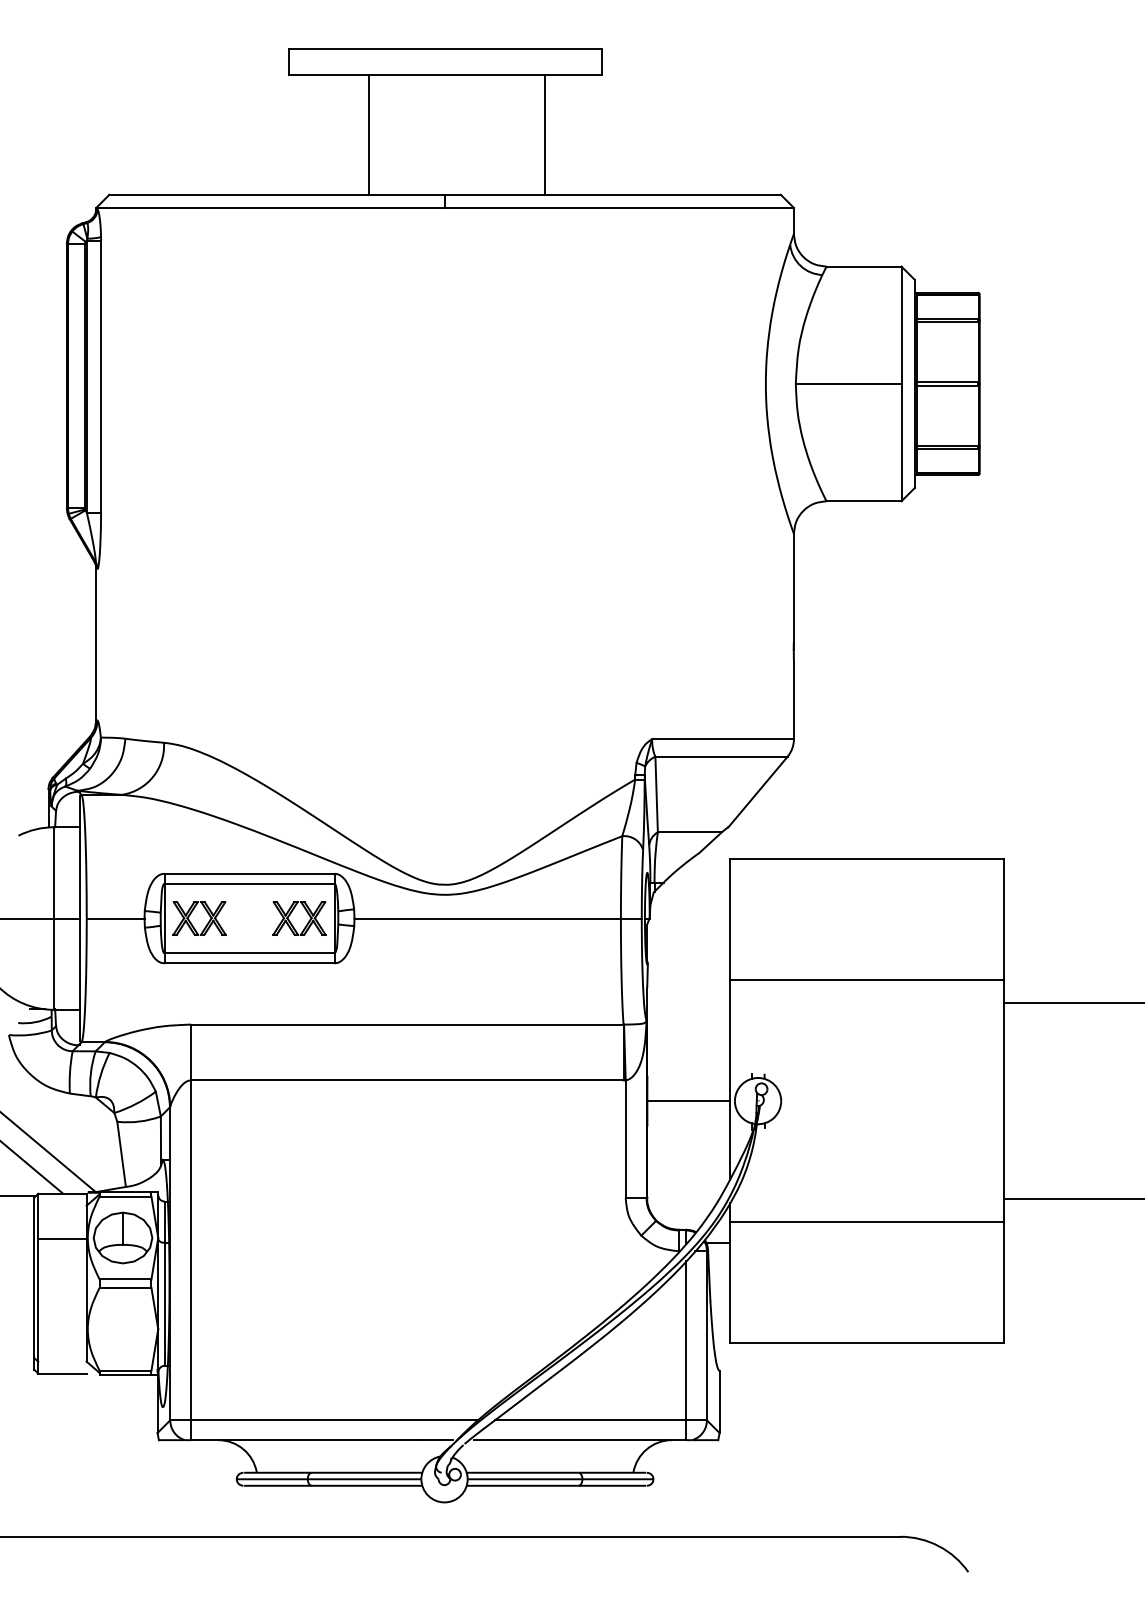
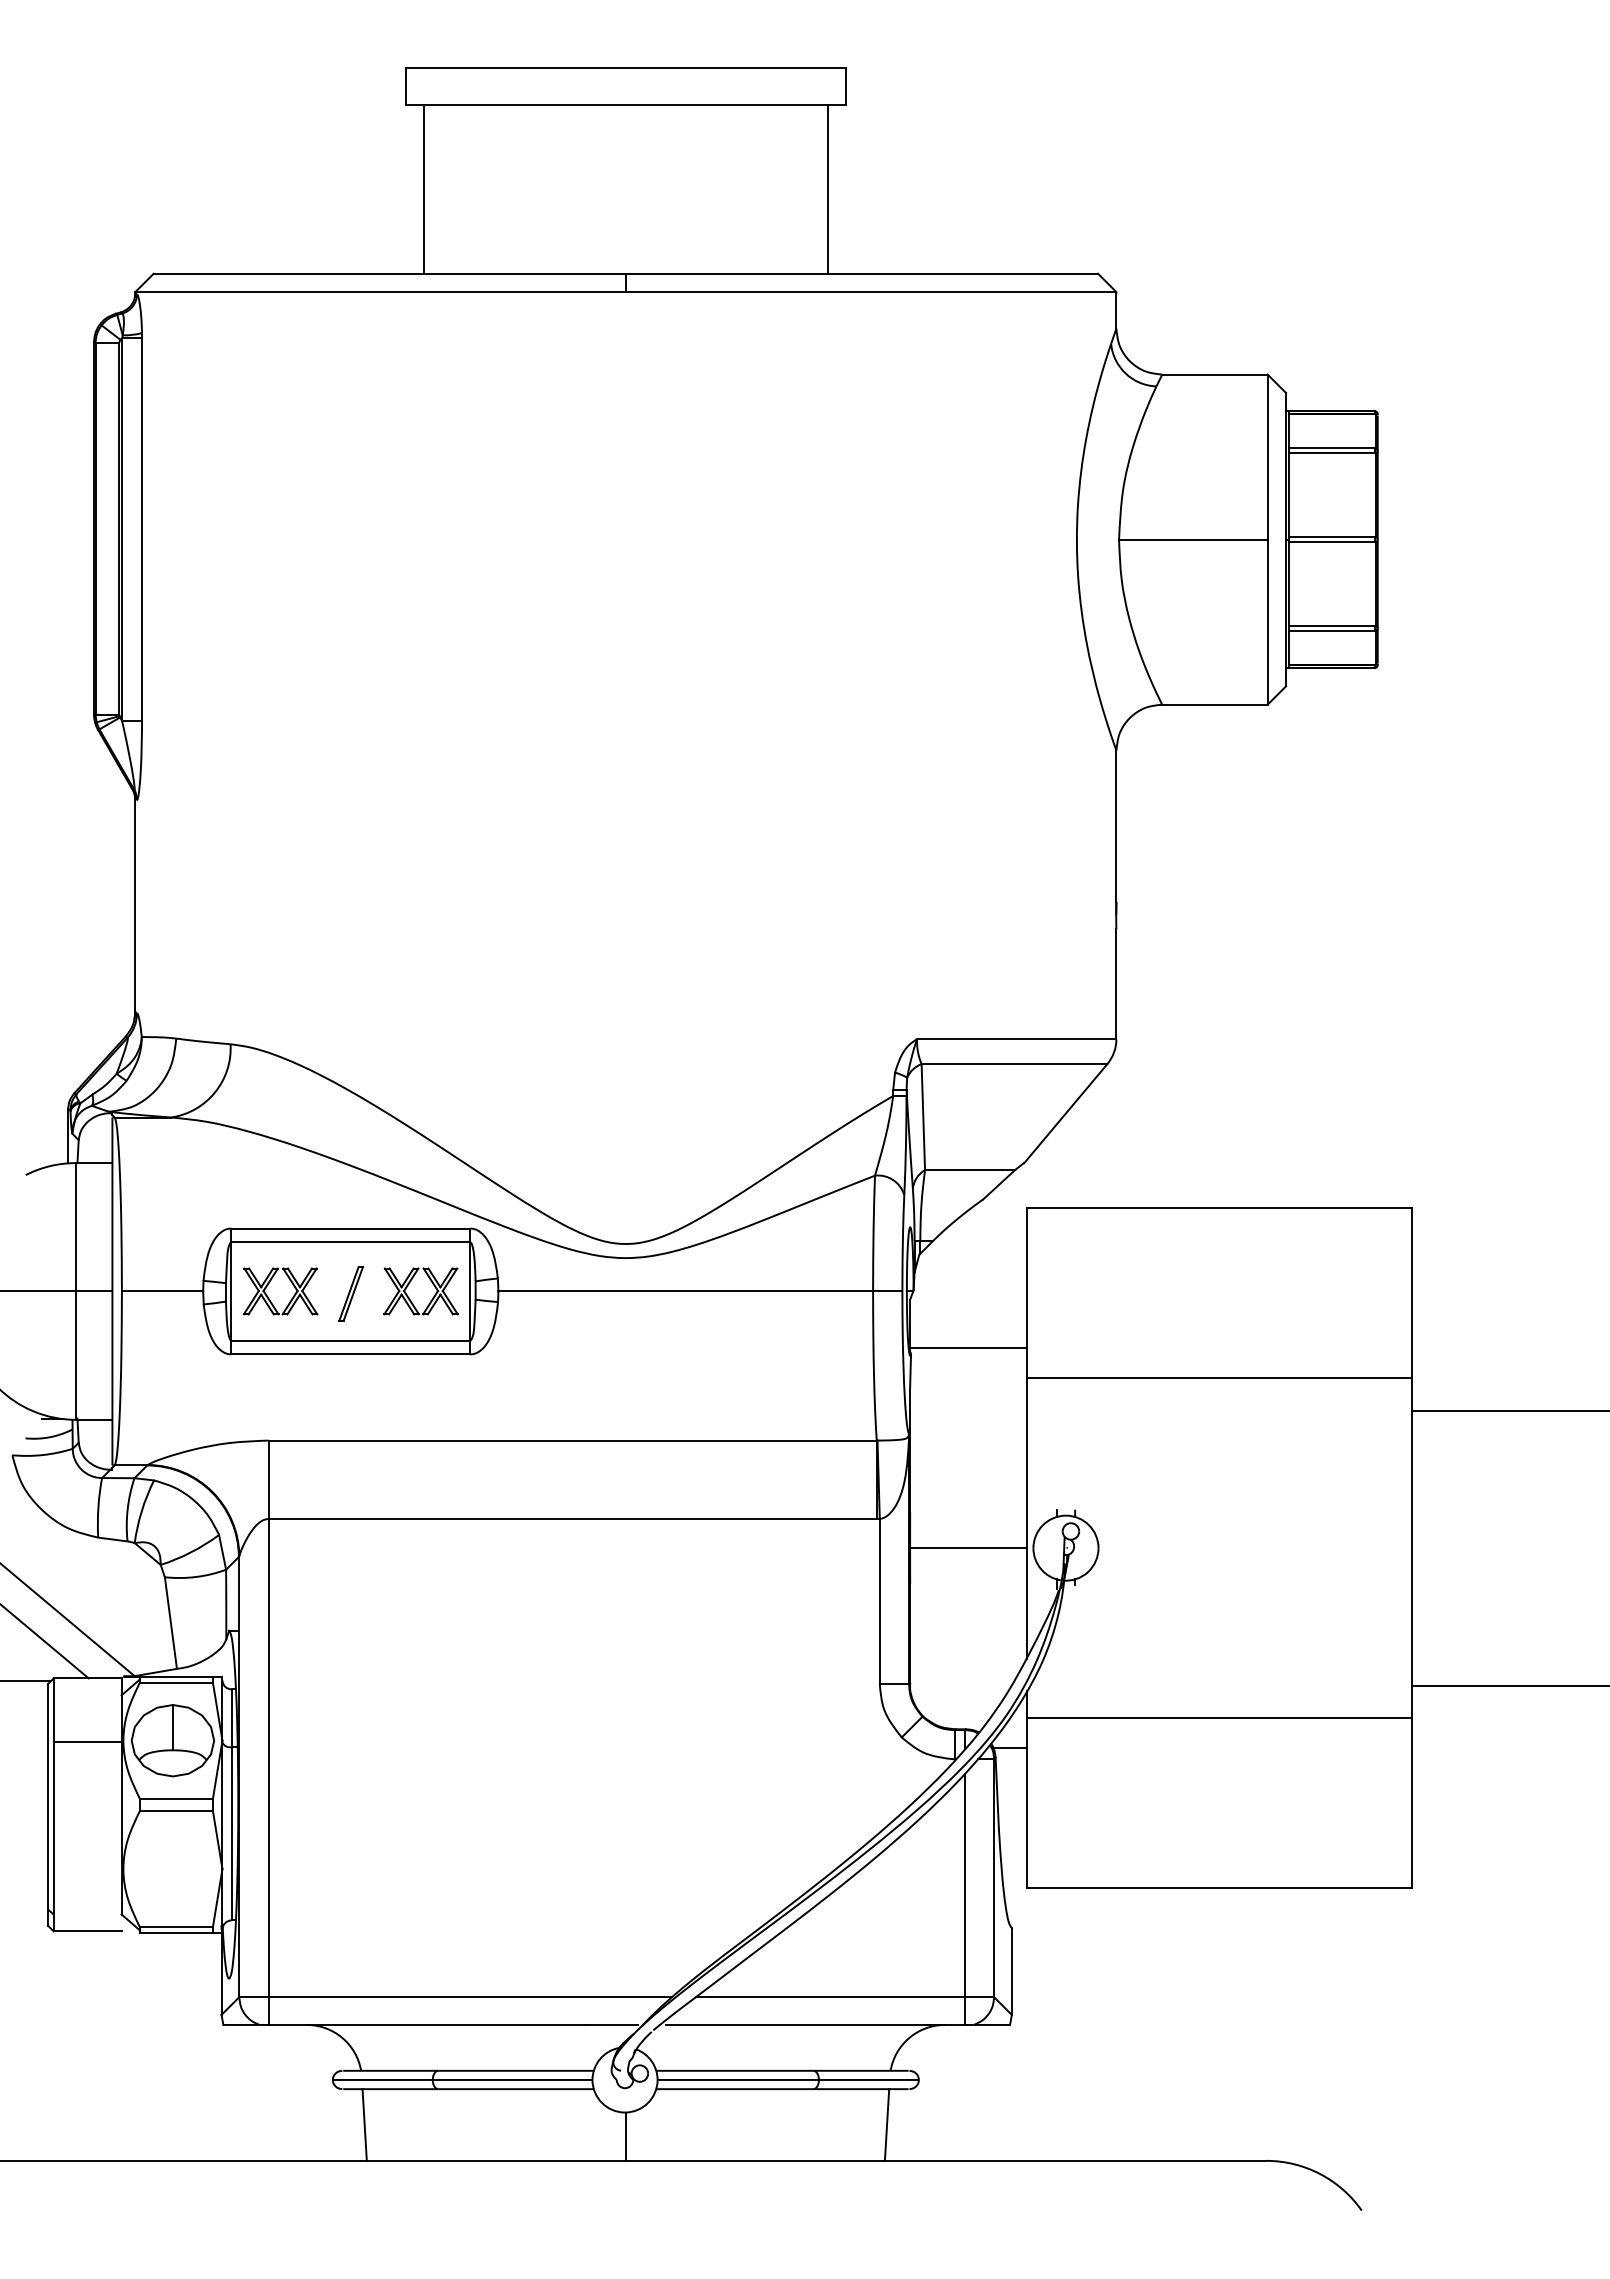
line: (368, 134) -> (424, 189), moved
line: (545, 134) -> (827, 189), moved
part: (249, 920) -> (350, 1293), added
line: (688, 959) -> (968, 1348), added
line: (259, 1510) -> (364, 2124), added
line: (630, 1510) -> (886, 2124), added
line: (444, 1519) -> (625, 2136), added

